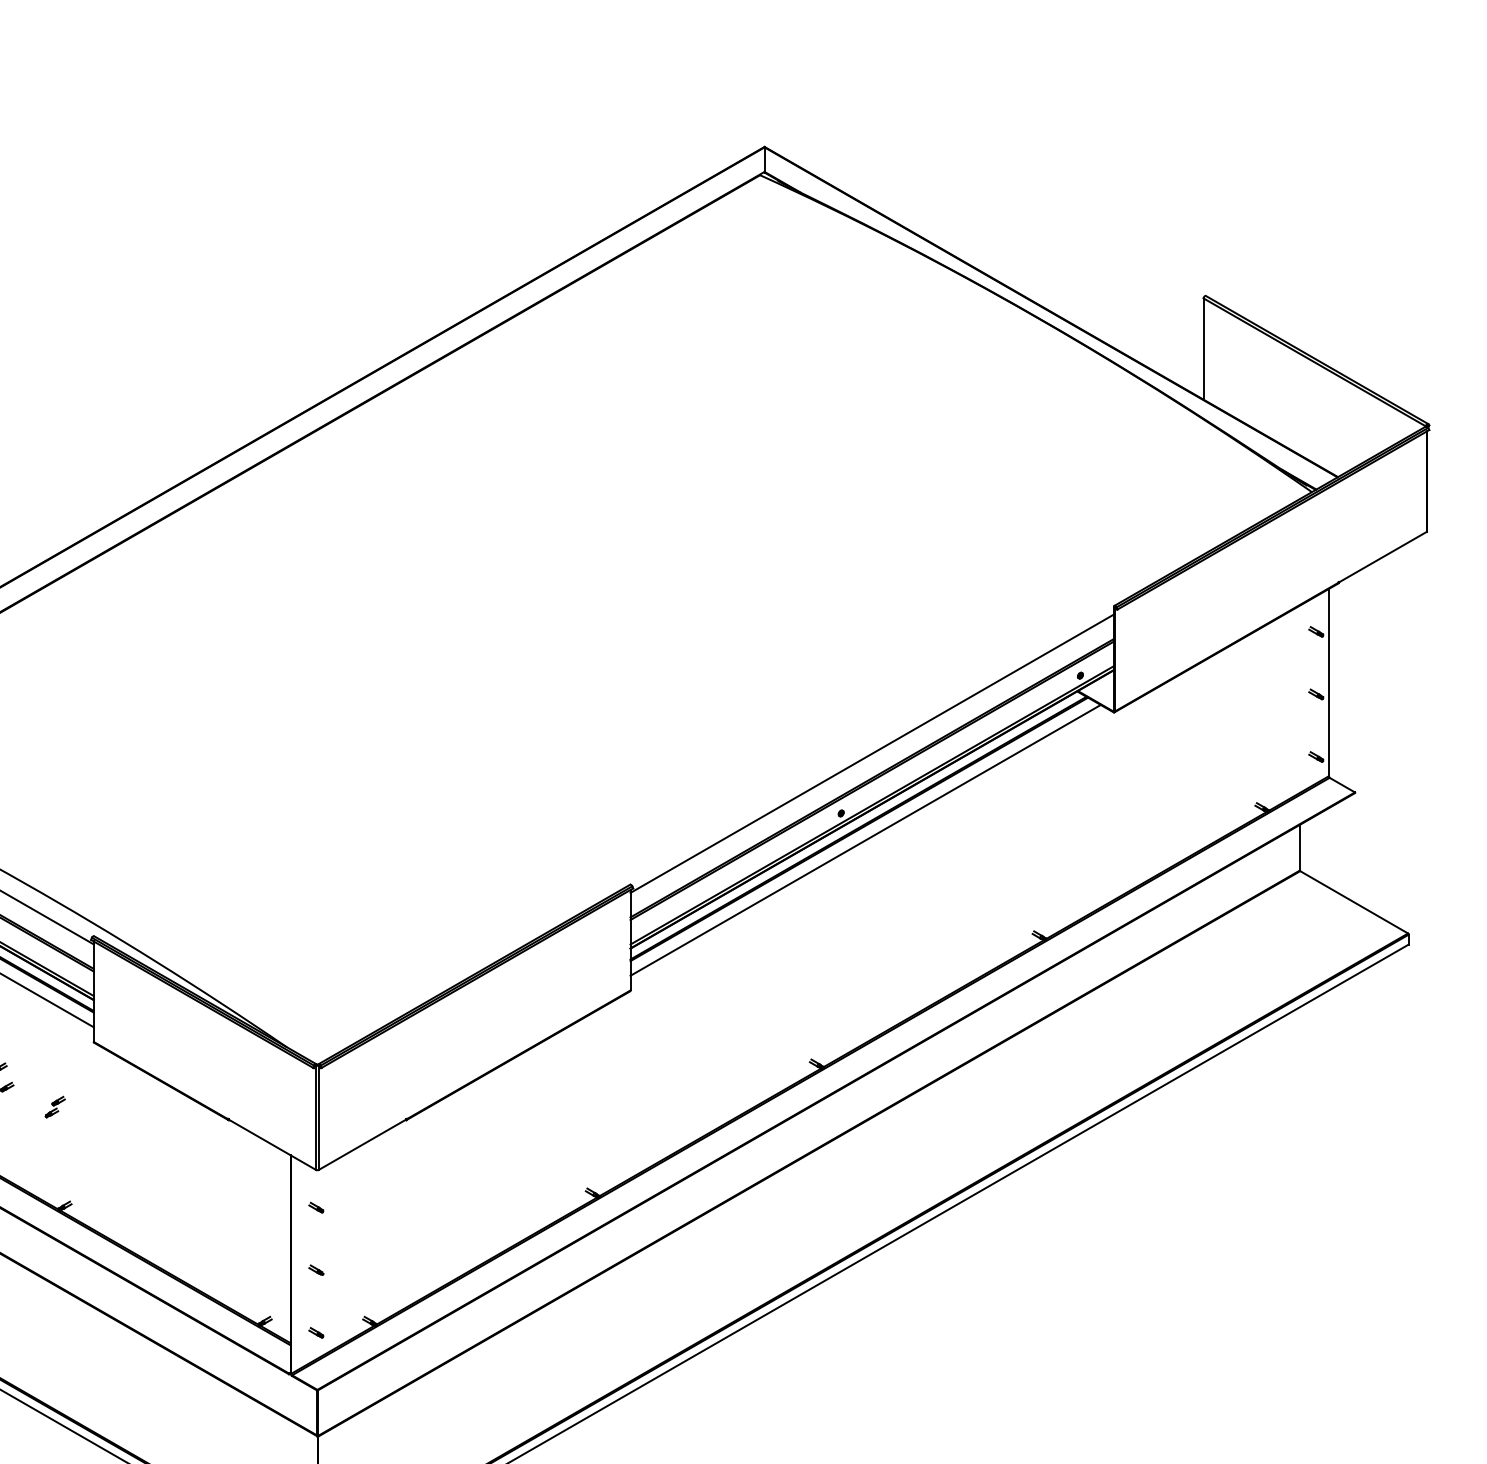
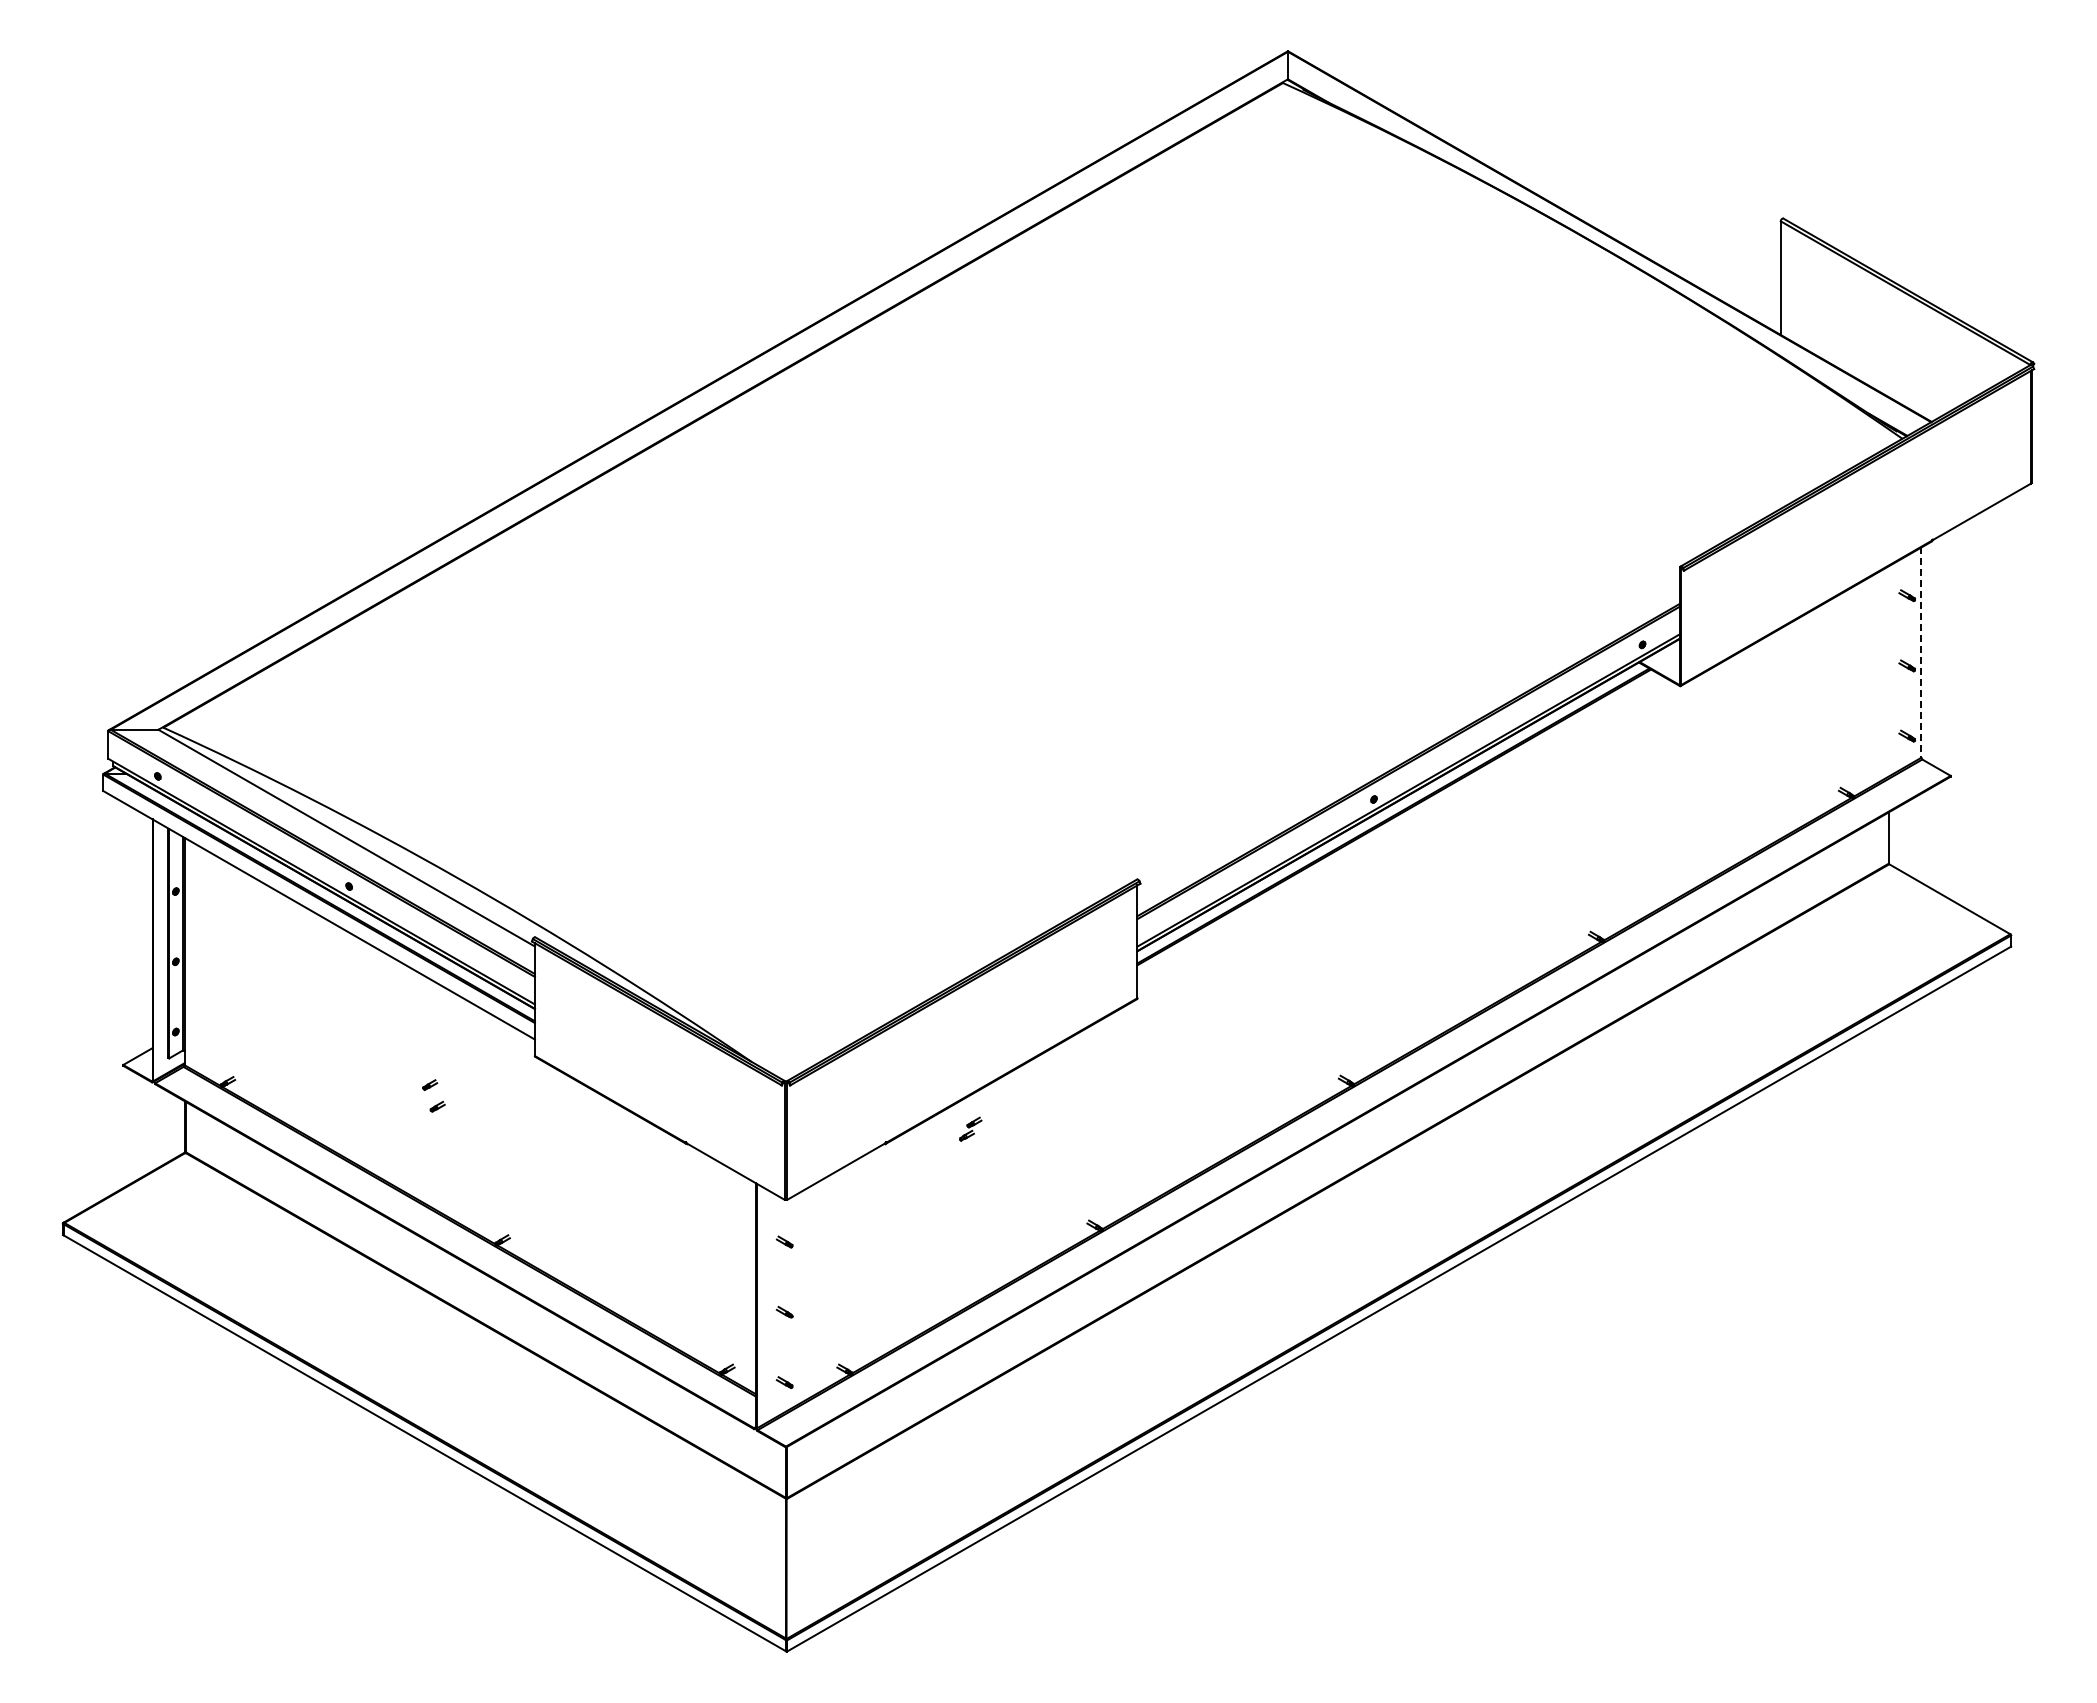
line: (1328, 683) -> (1921, 653), solid -> dashed
line: (871, 753) -> (1408, 732), removed
line: (865, 840) -> (1401, 829), removed
part: (55, 1106) -> (970, 1128), moved

